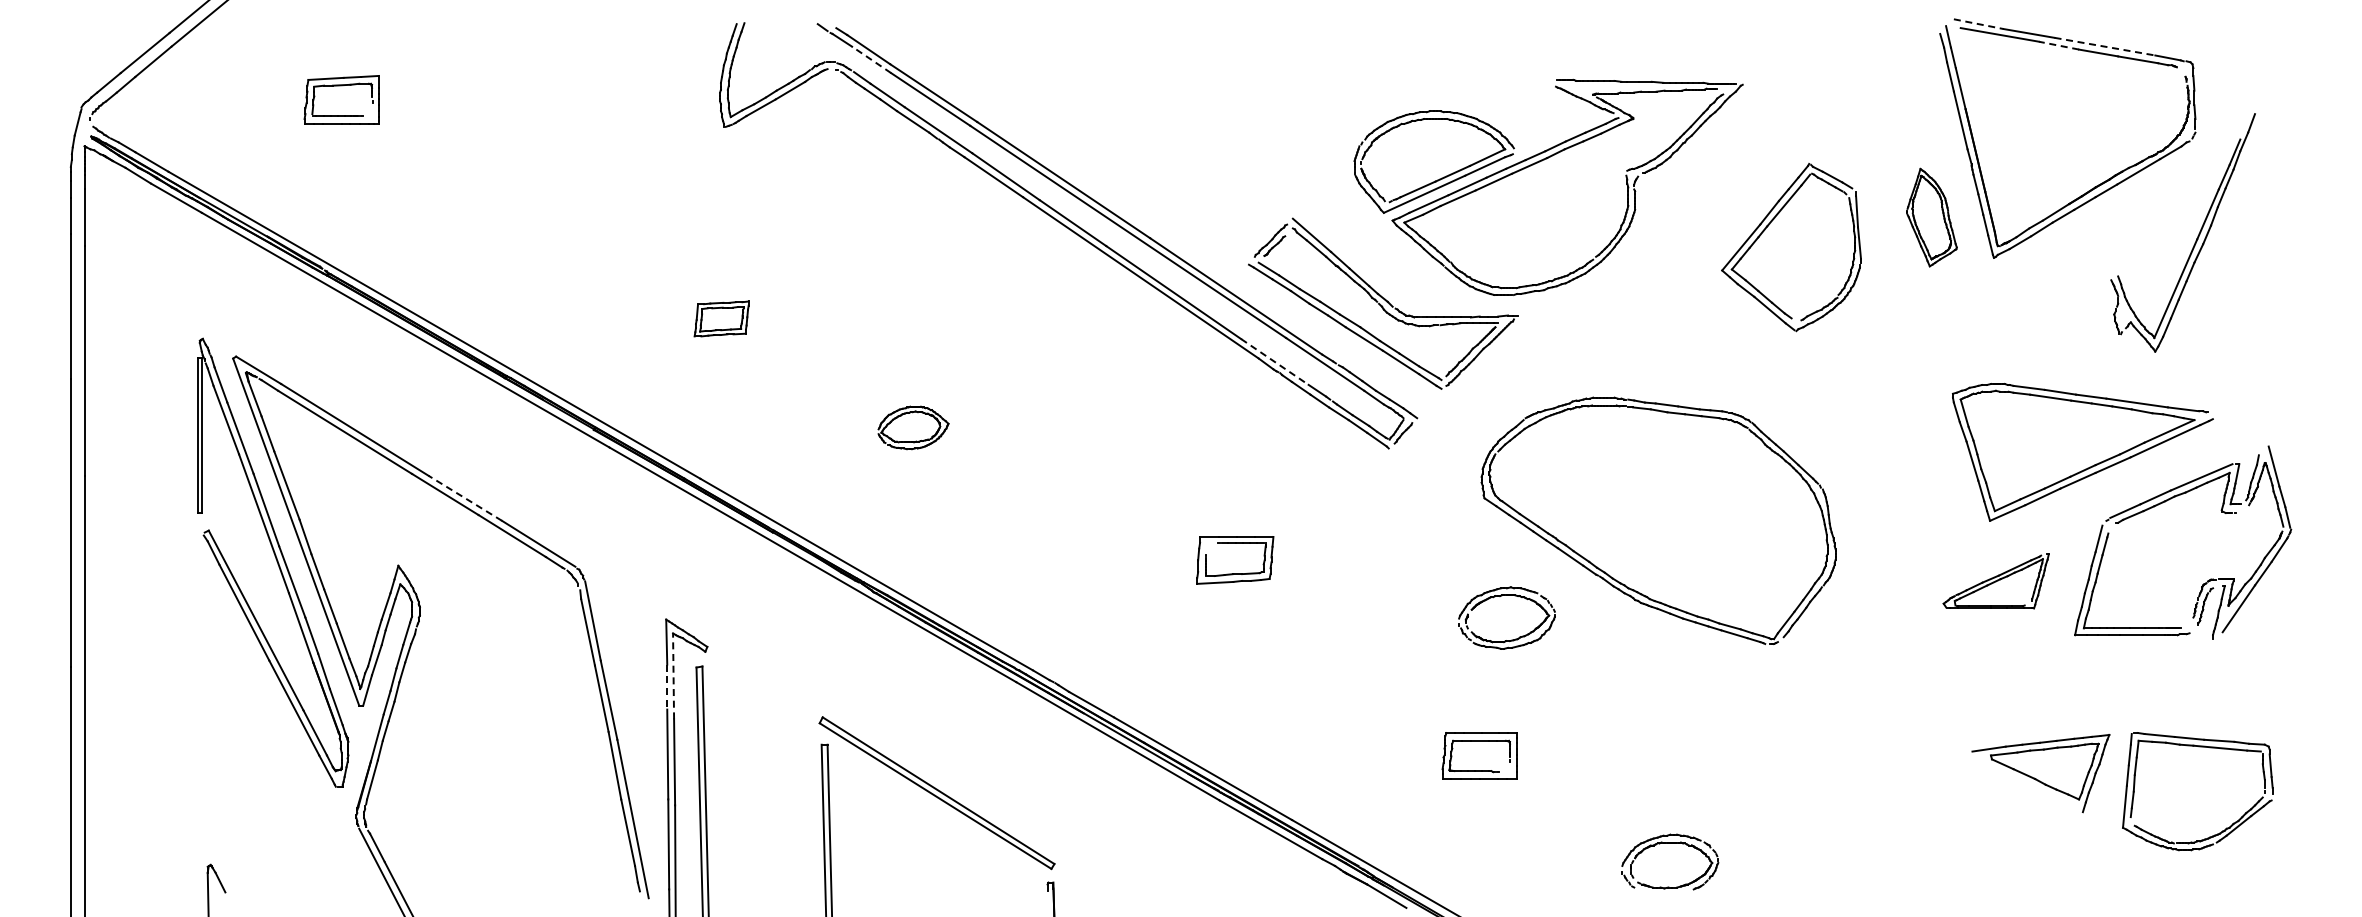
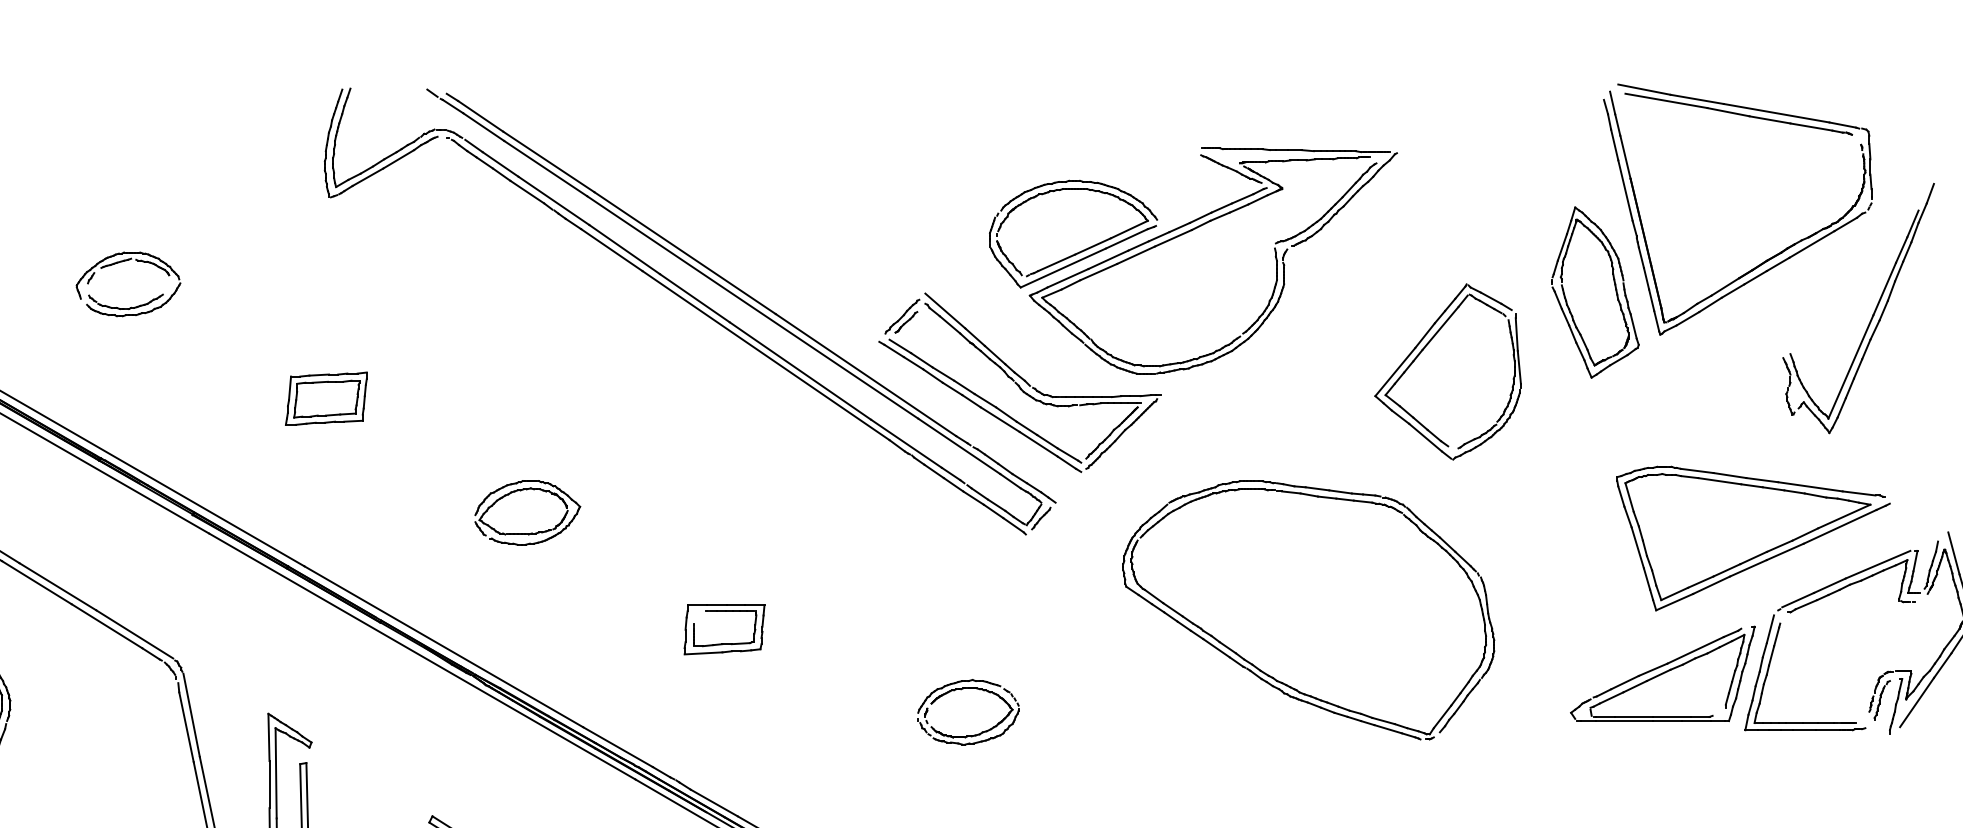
line: (1979, 24) -> (1645, 90), dashed -> solid
line: (2058, 45) -> (1727, 112), dashed -> solid
line: (2105, 46) -> (1777, 113), dashed -> solid
line: (871, 59) -> (483, 126), dashed -> solid
part: (525, 189) -> (120, 262), added
part: (1931, 217) -> (1594, 292), size x1.67
part: (1765, 230) -> (1420, 354), moved
part: (721, 318) -> (326, 398), size x1.43
line: (1274, 361) -> (906, 443), dashed -> solid
part: (913, 427) -> (527, 512), size x1.43
line: (464, 498) -> (56, 586), dashed -> solid
part: (1235, 560) -> (724, 629), moved
part: (1995, 581) -> (1661, 673), size x1.67
part: (1501, 596) -> (962, 689), moved
line: (673, 675) -> (276, 772), dashed -> solid
line: (667, 687) -> (269, 785), dashed -> solid

